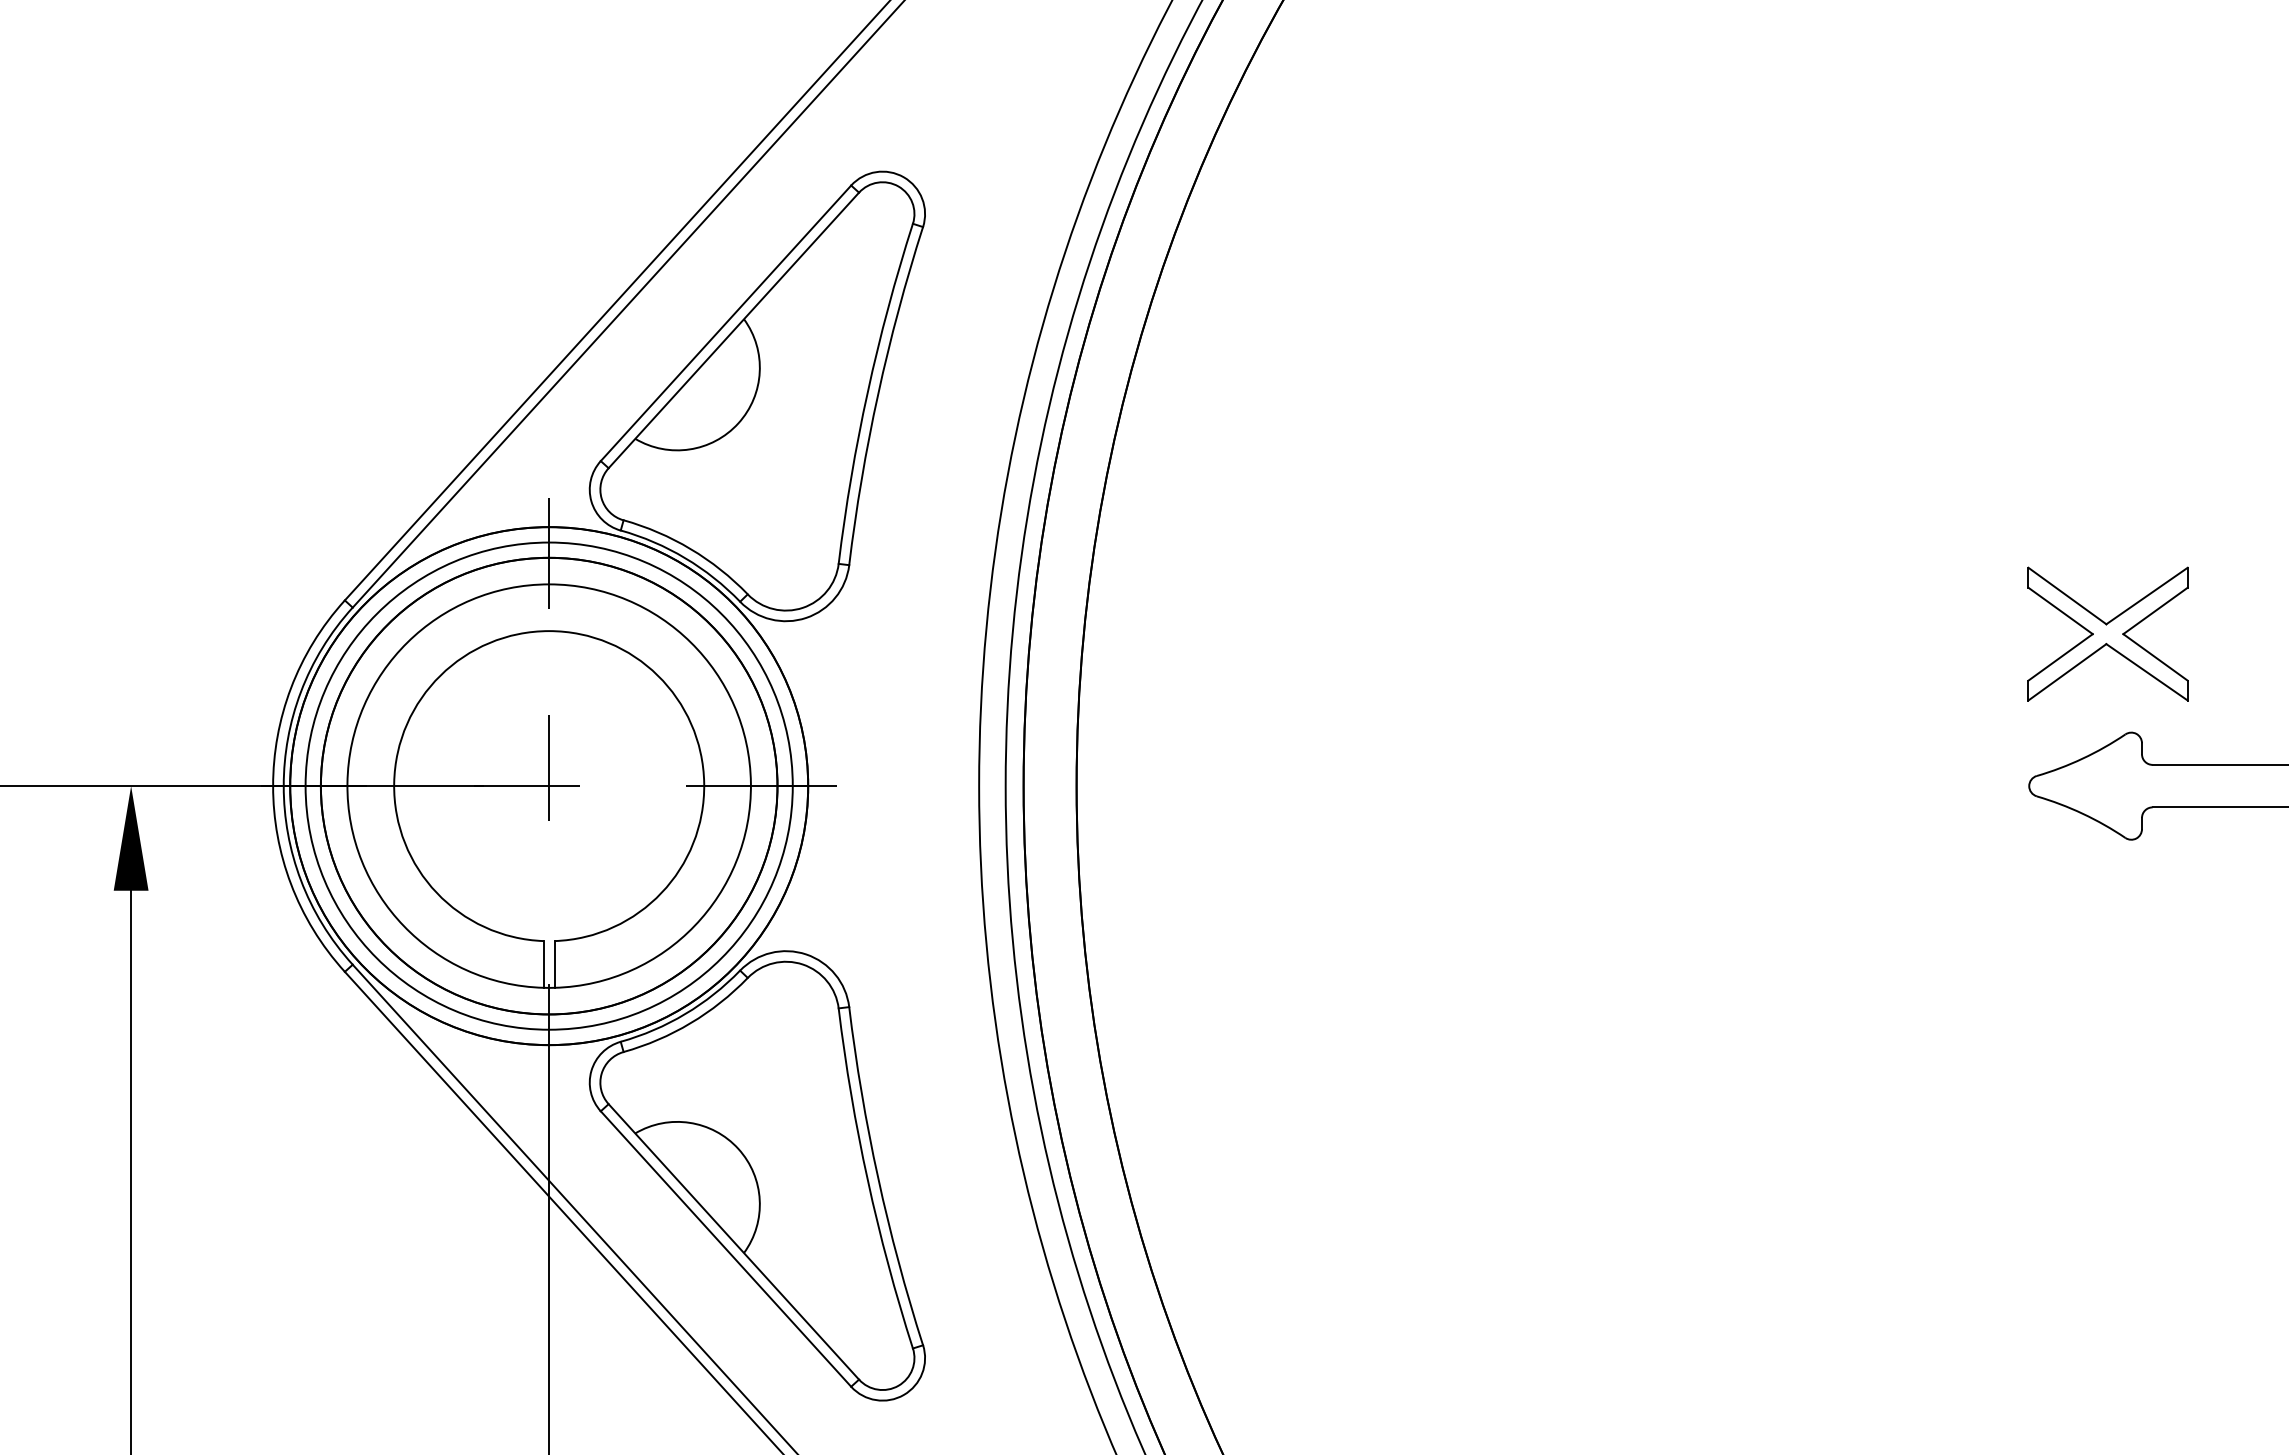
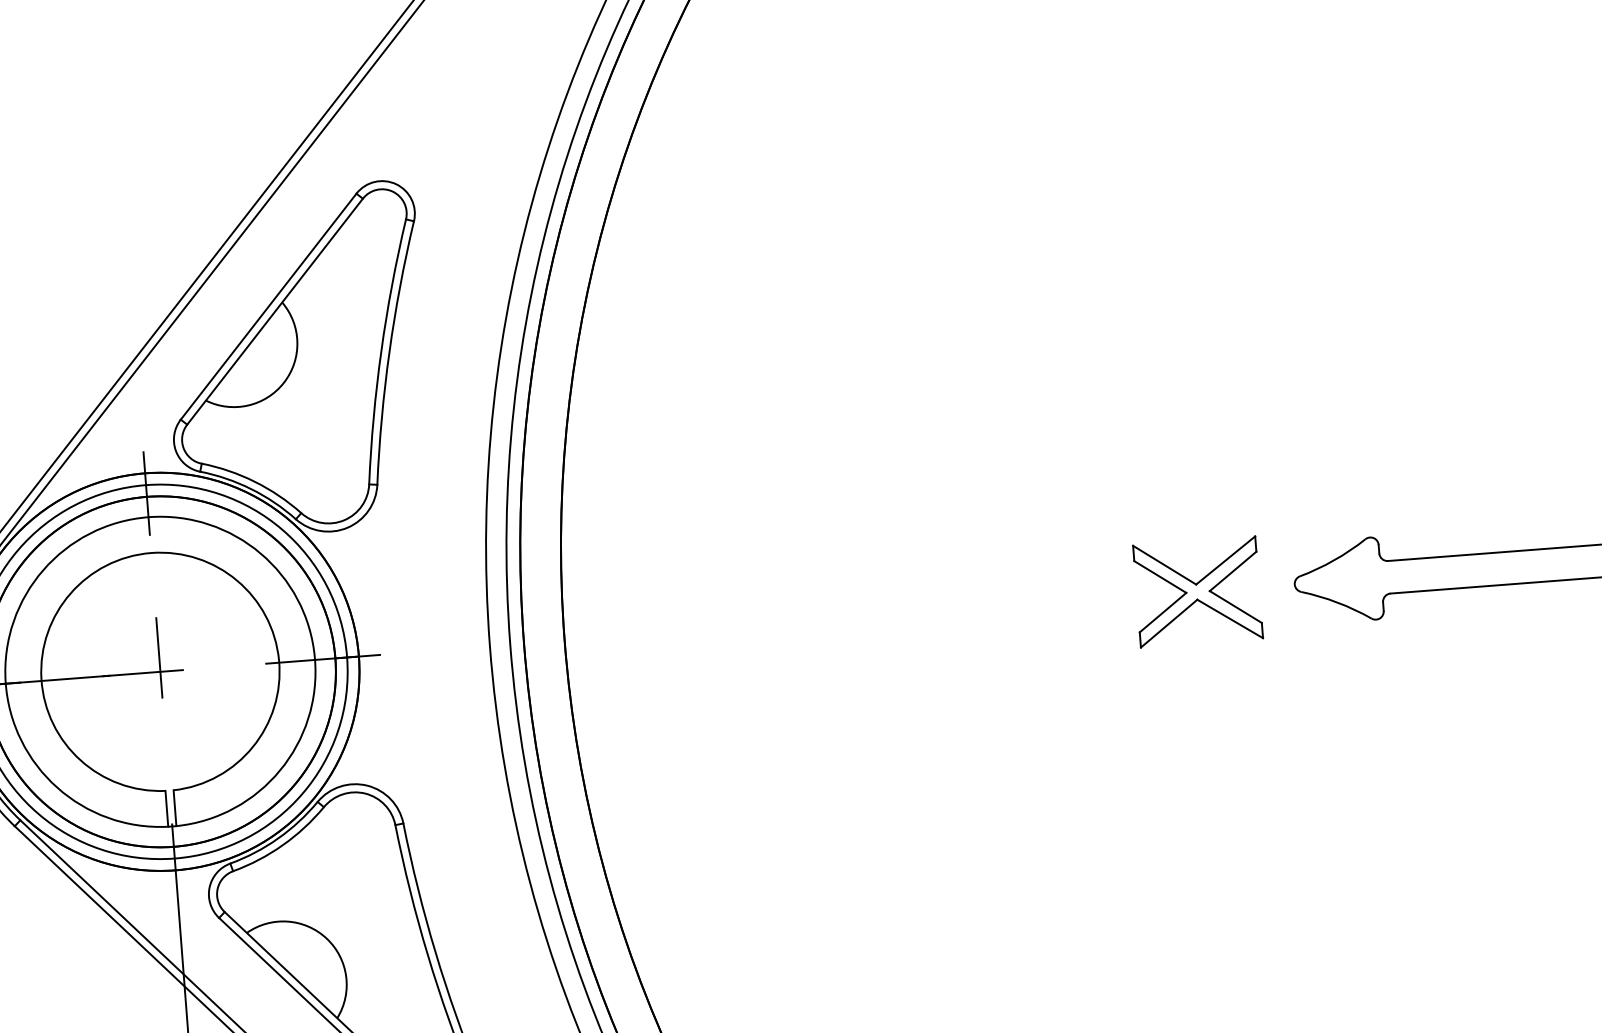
part: (2107, 633) -> (1197, 591), moved

